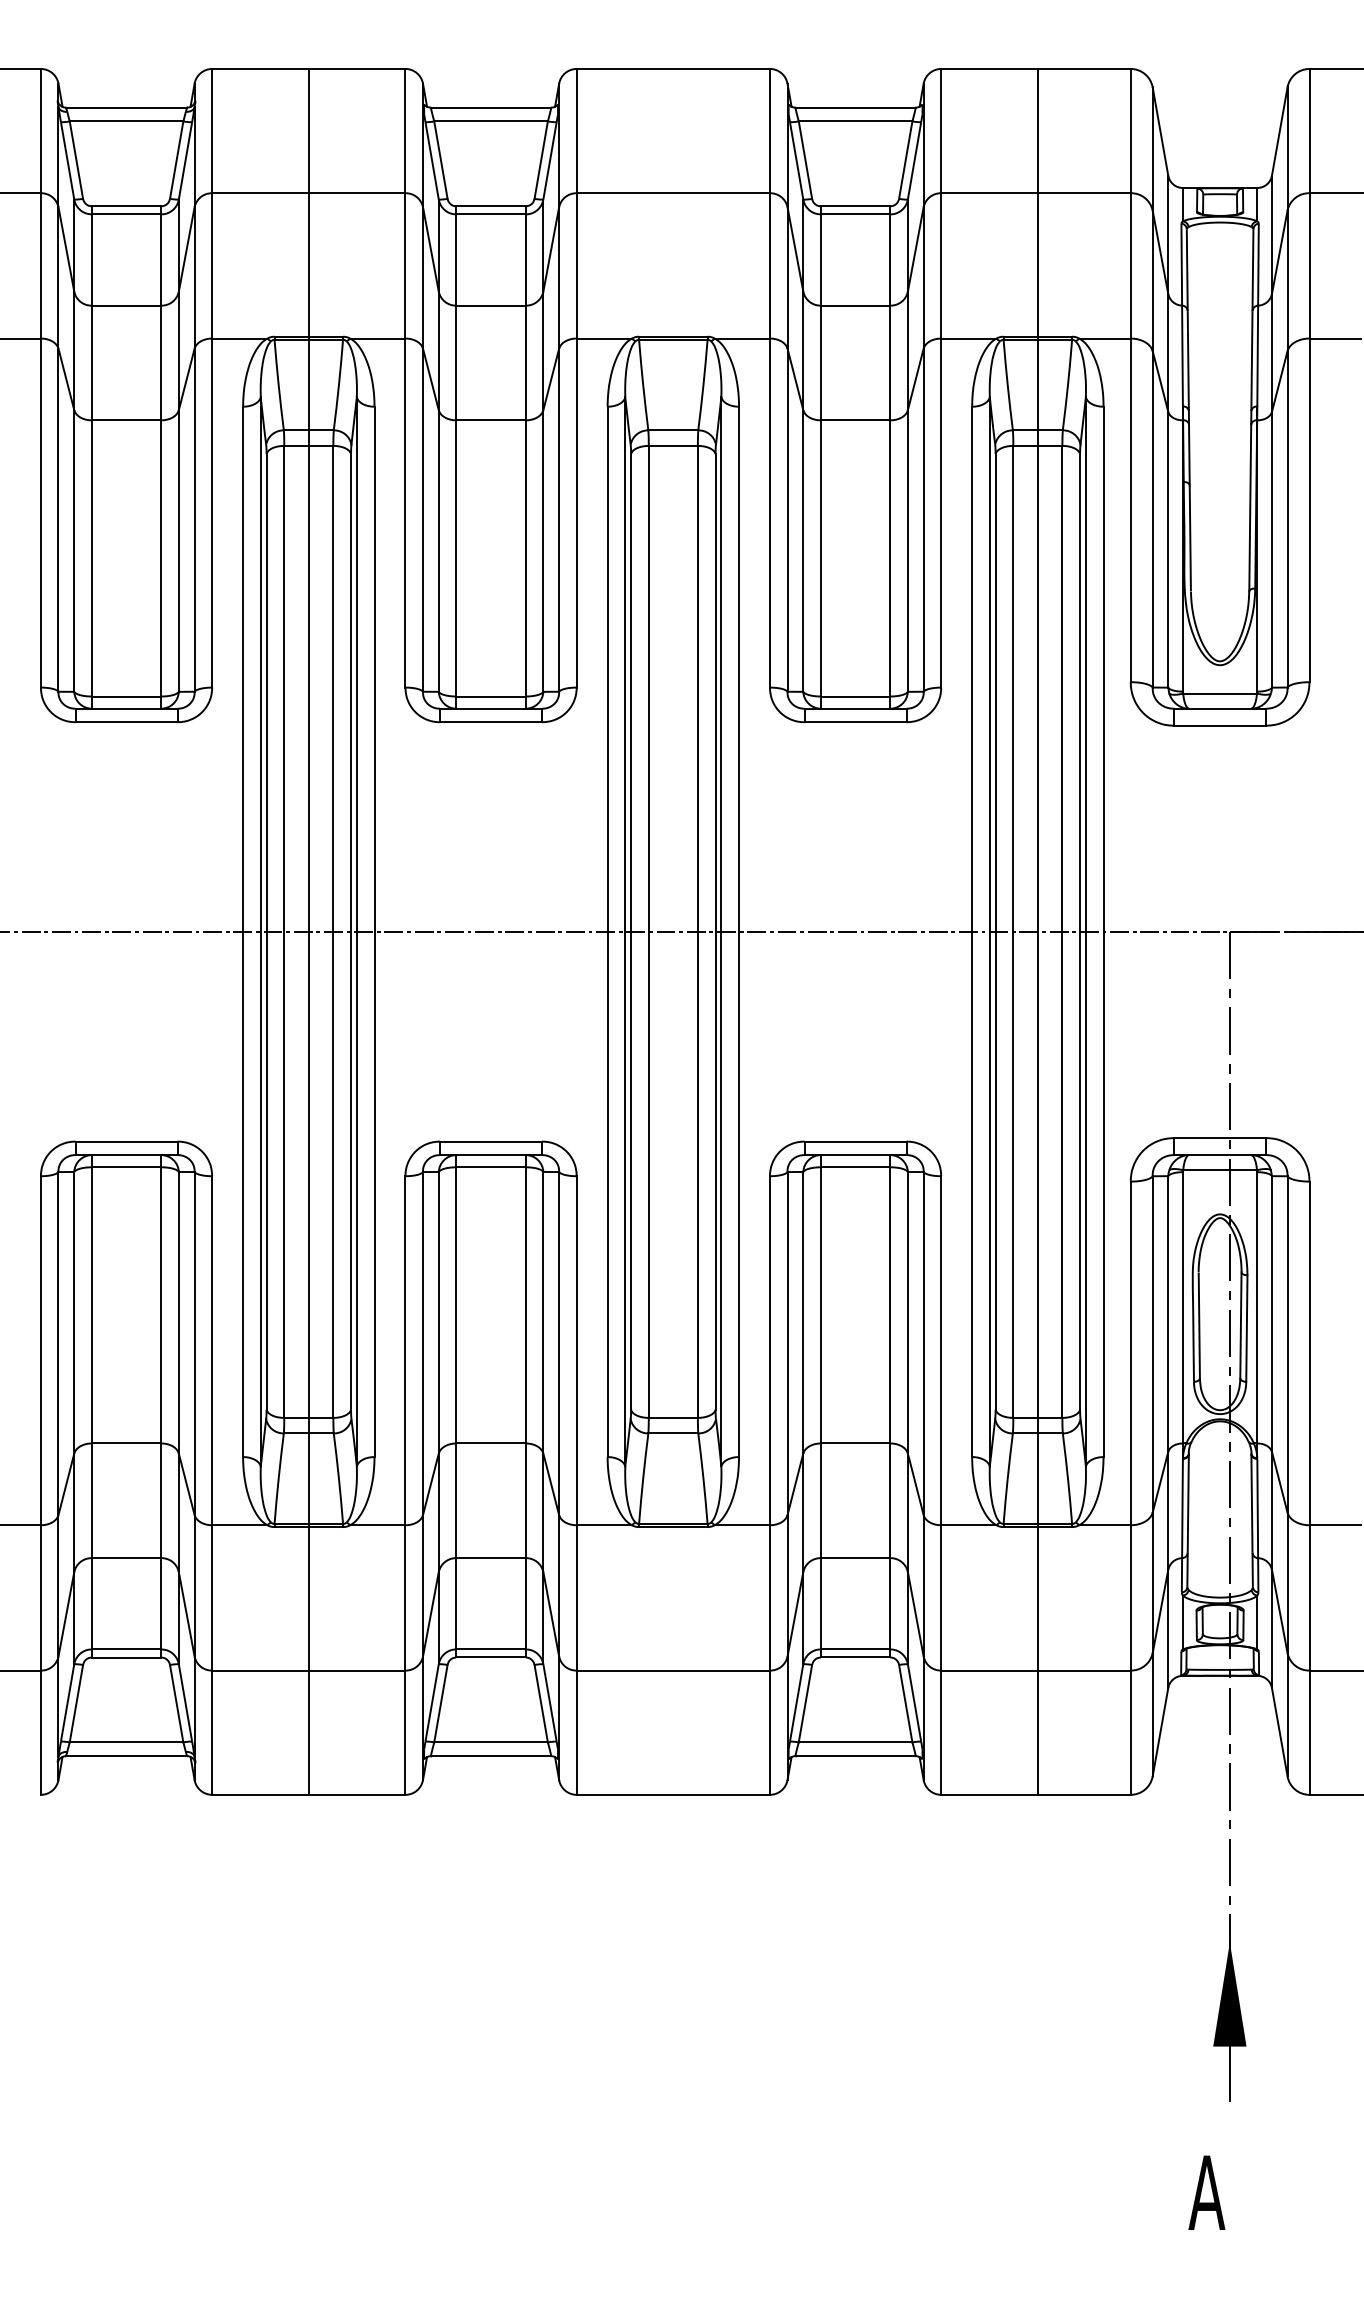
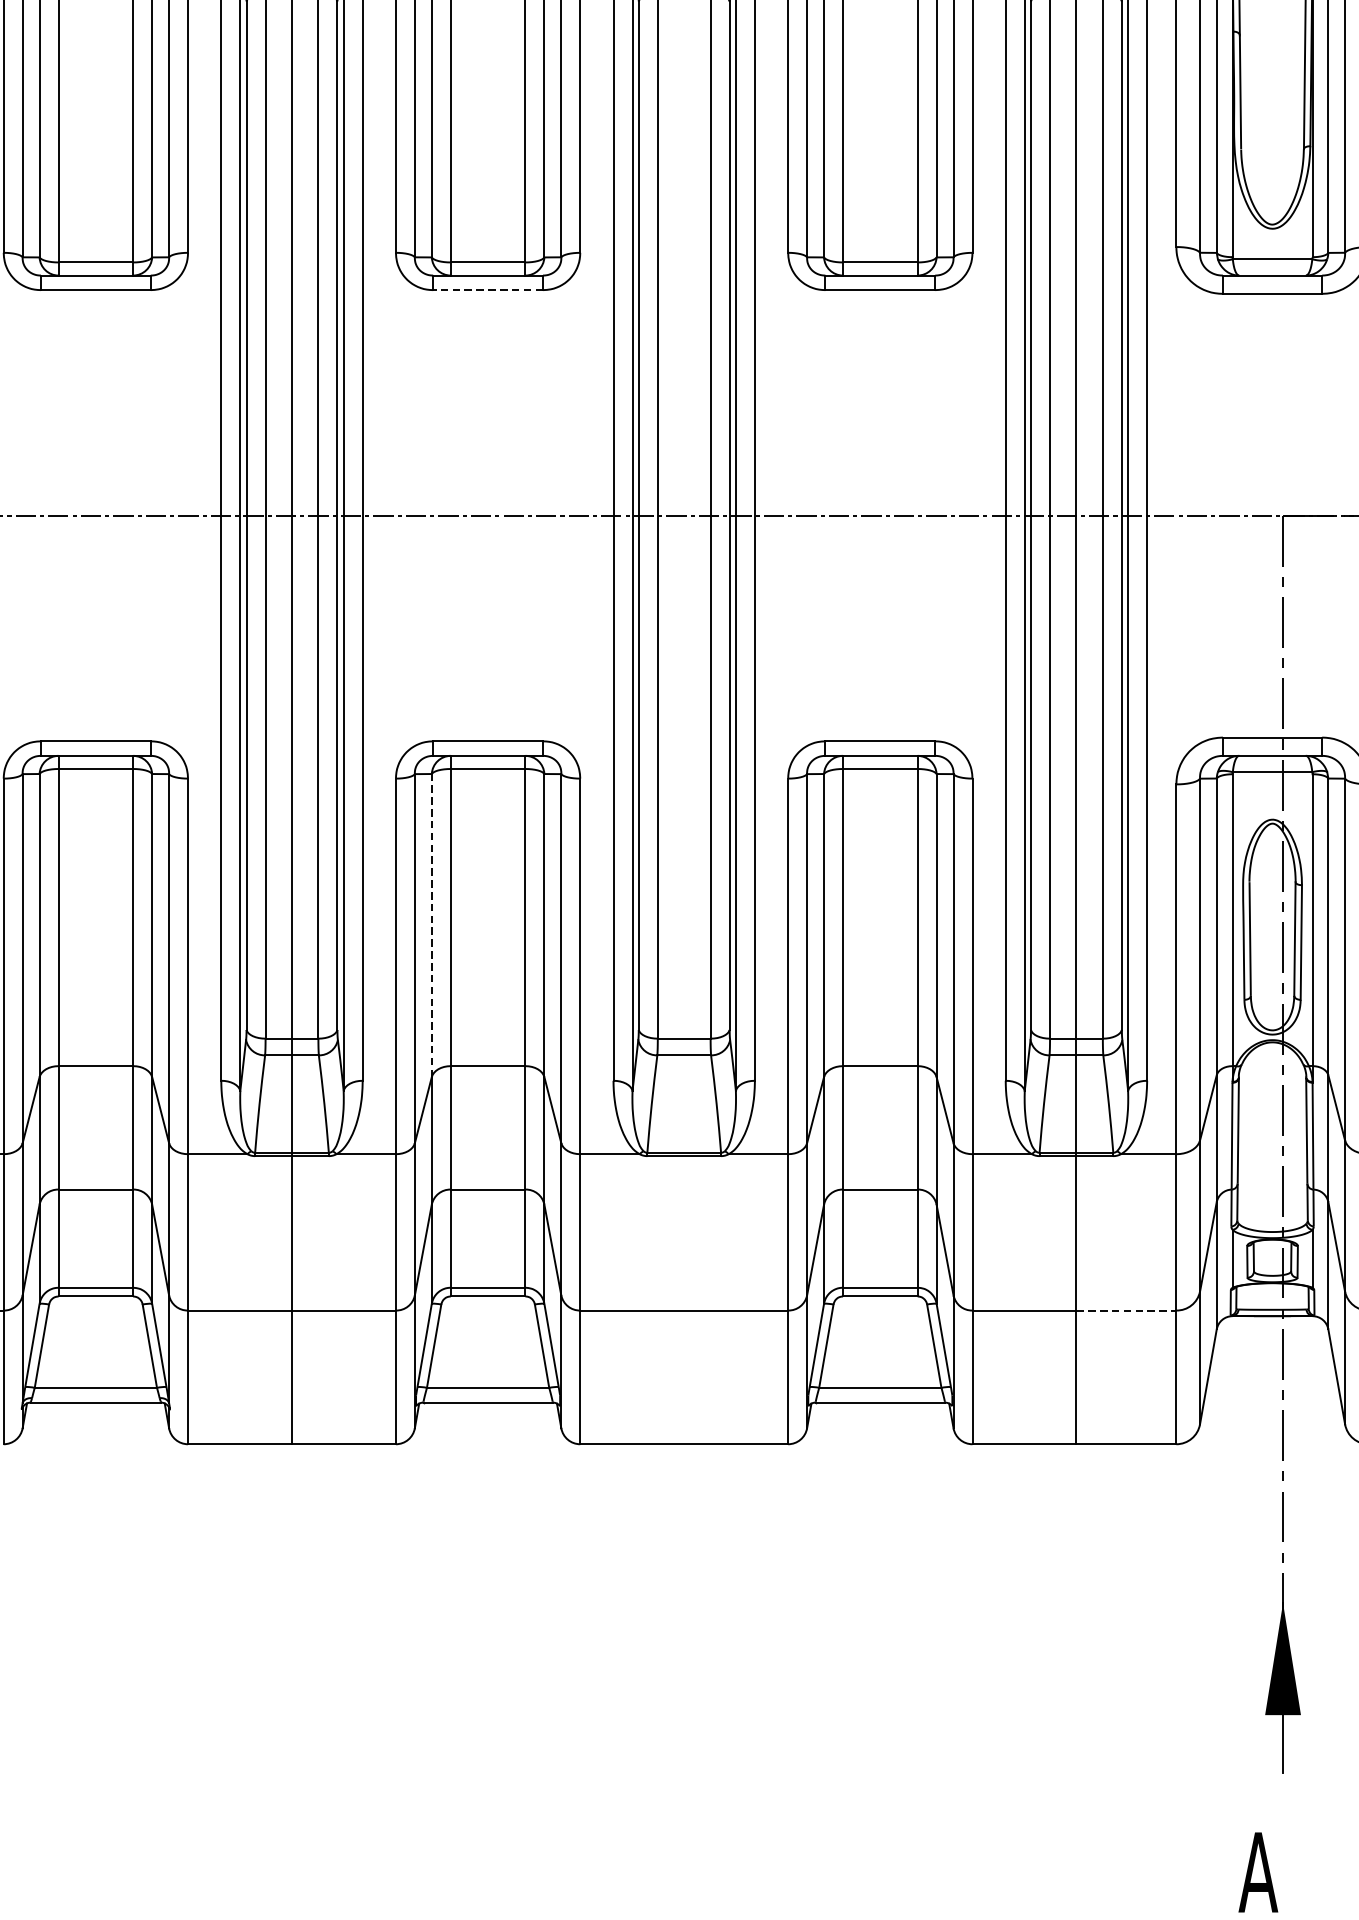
line: (490, 722) -> (487, 290), solid -> dashed
line: (438, 1312) -> (431, 925), solid -> dashed
line: (1084, 1670) -> (1126, 1310), solid -> dashed

